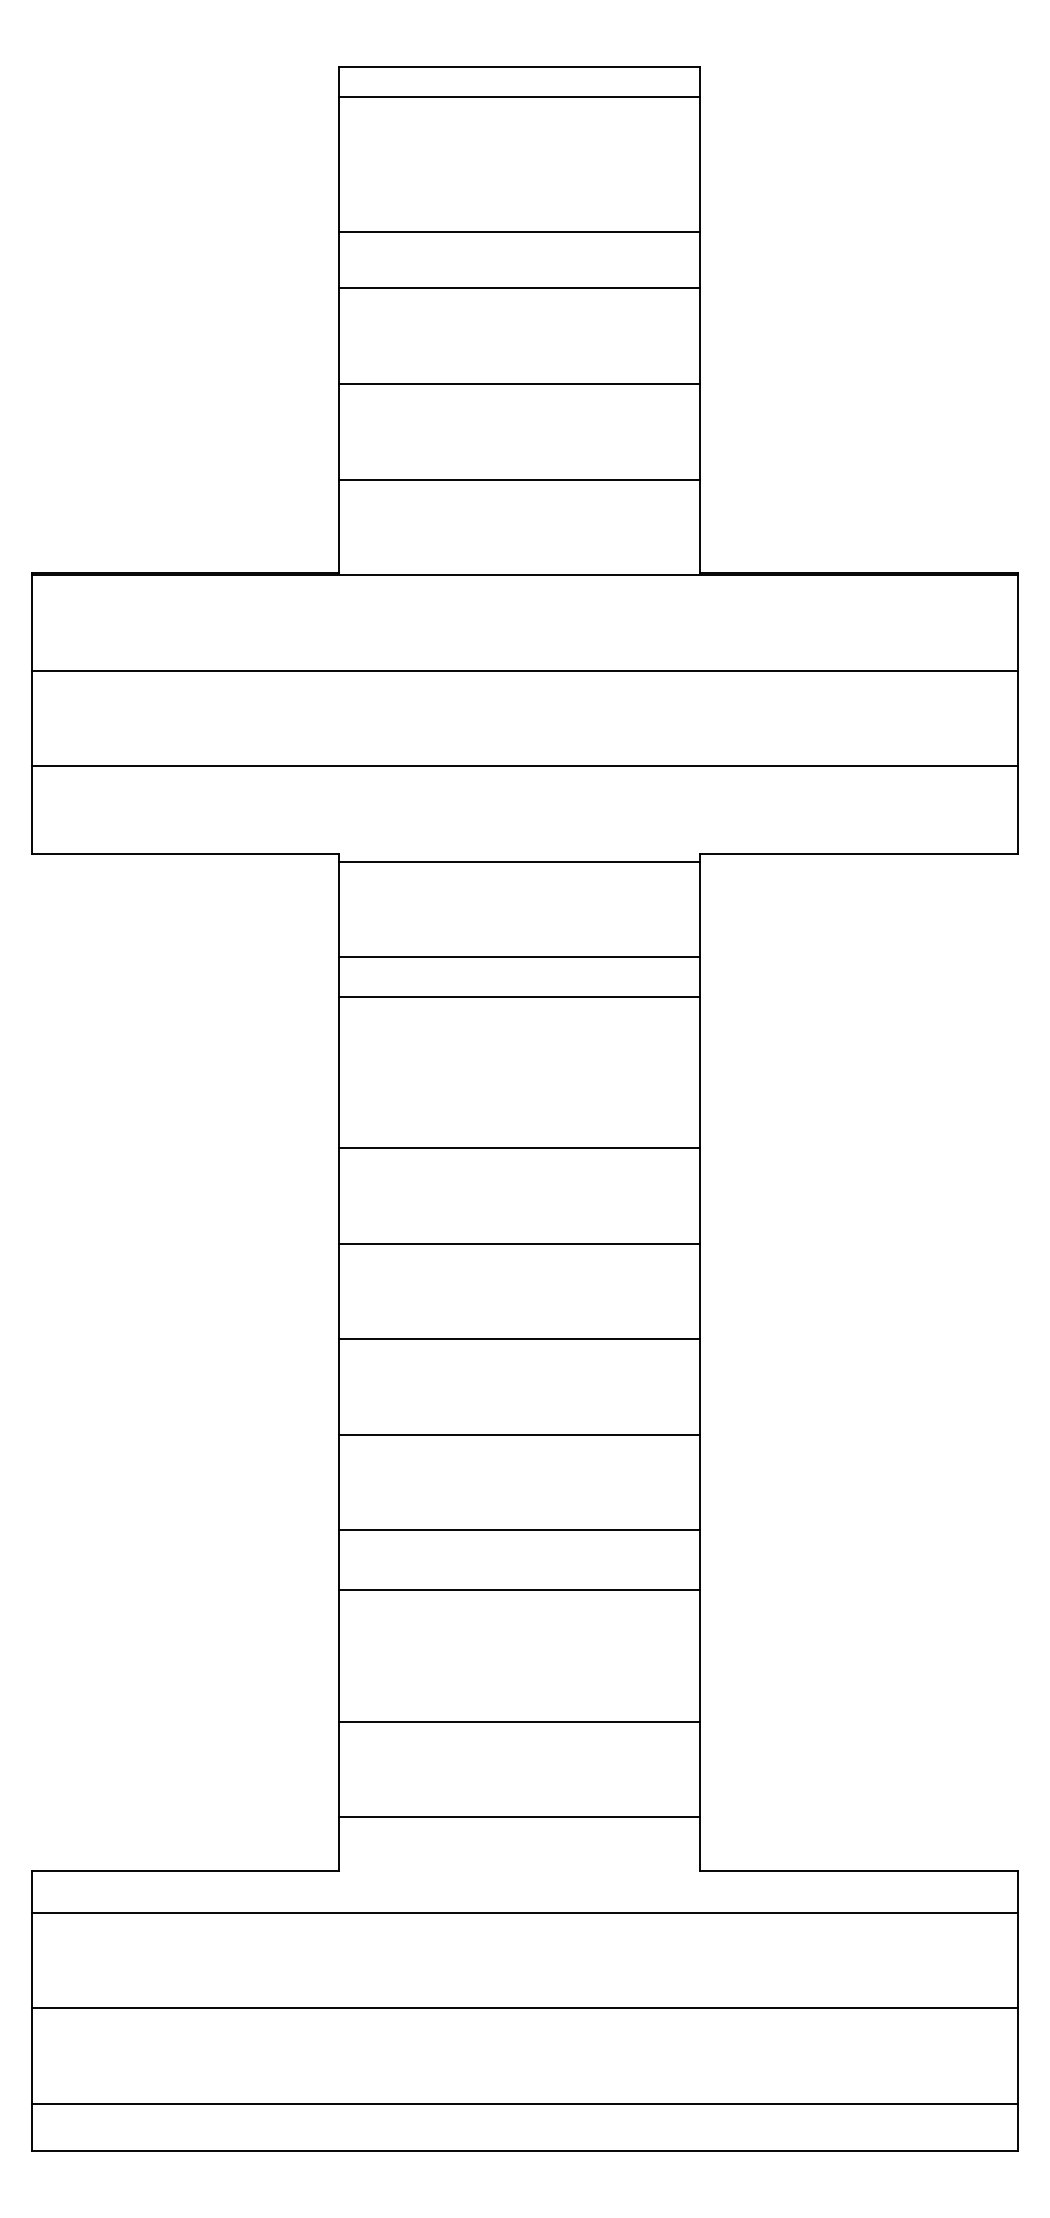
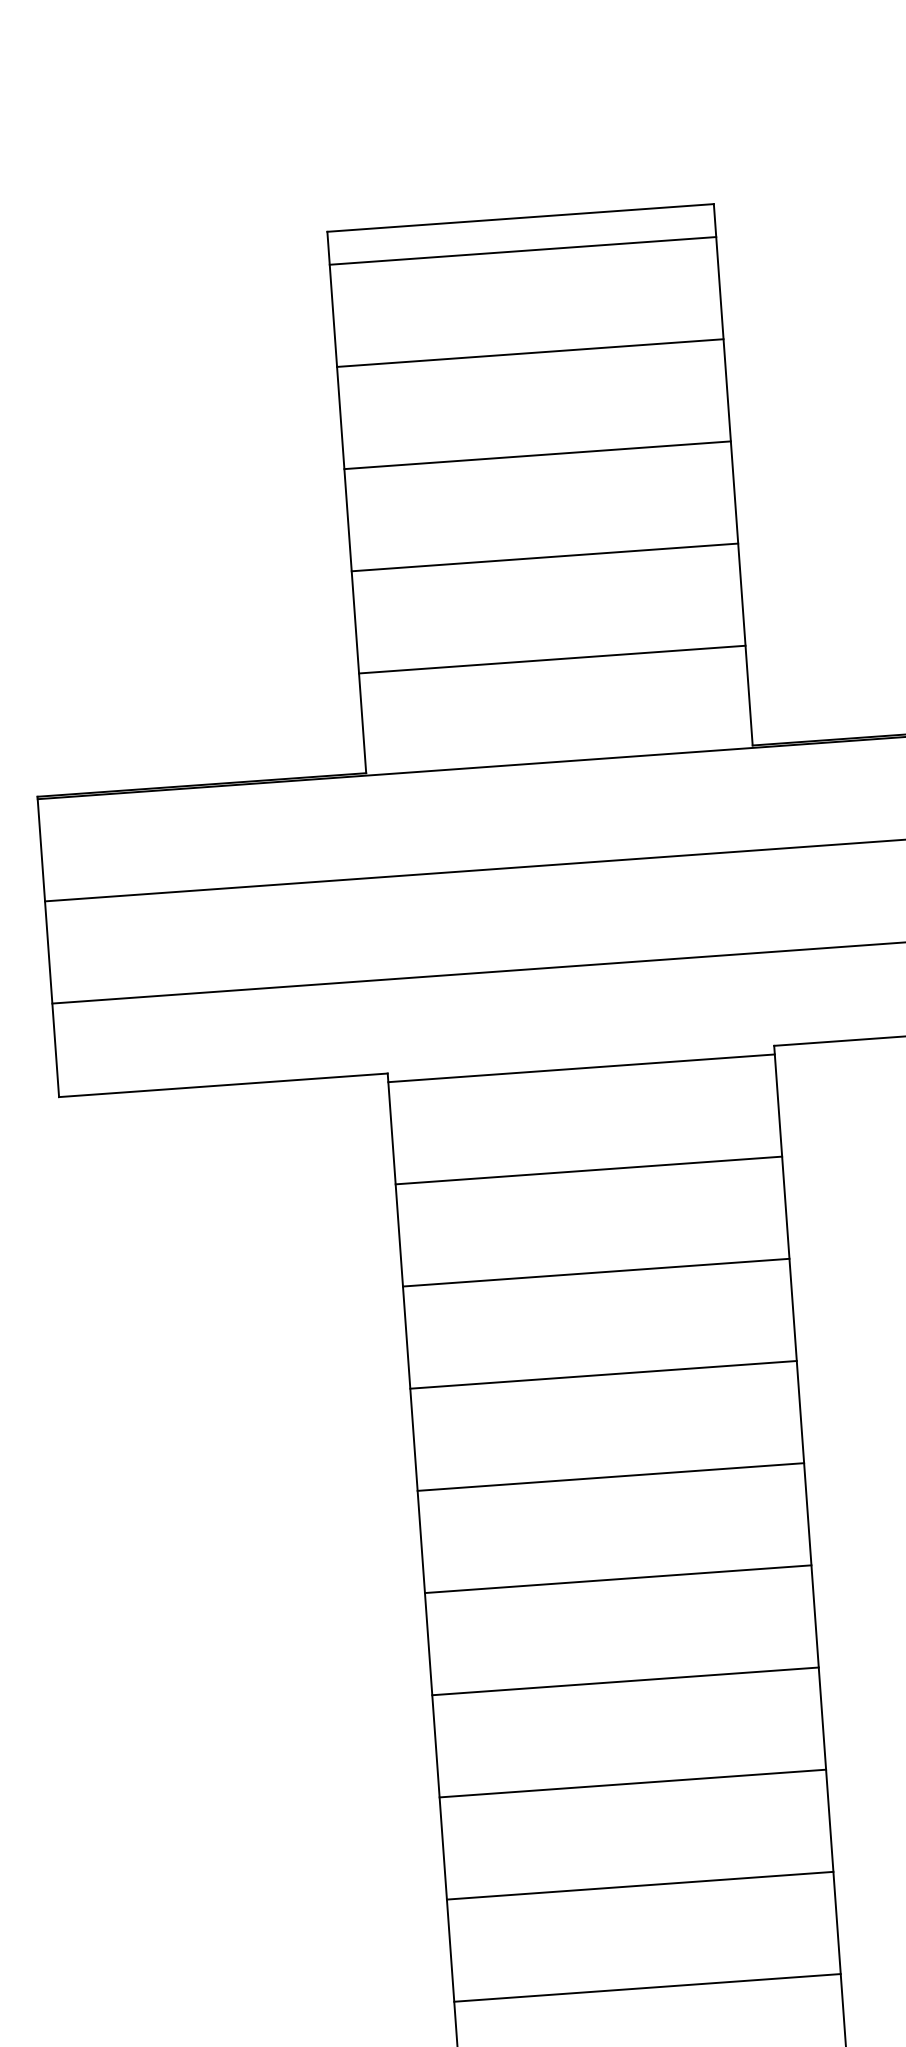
line: (519, 231) -> (530, 352), moved
line: (519, 996) -> (596, 1272), moved
line: (519, 1589) -> (640, 1885), moved

